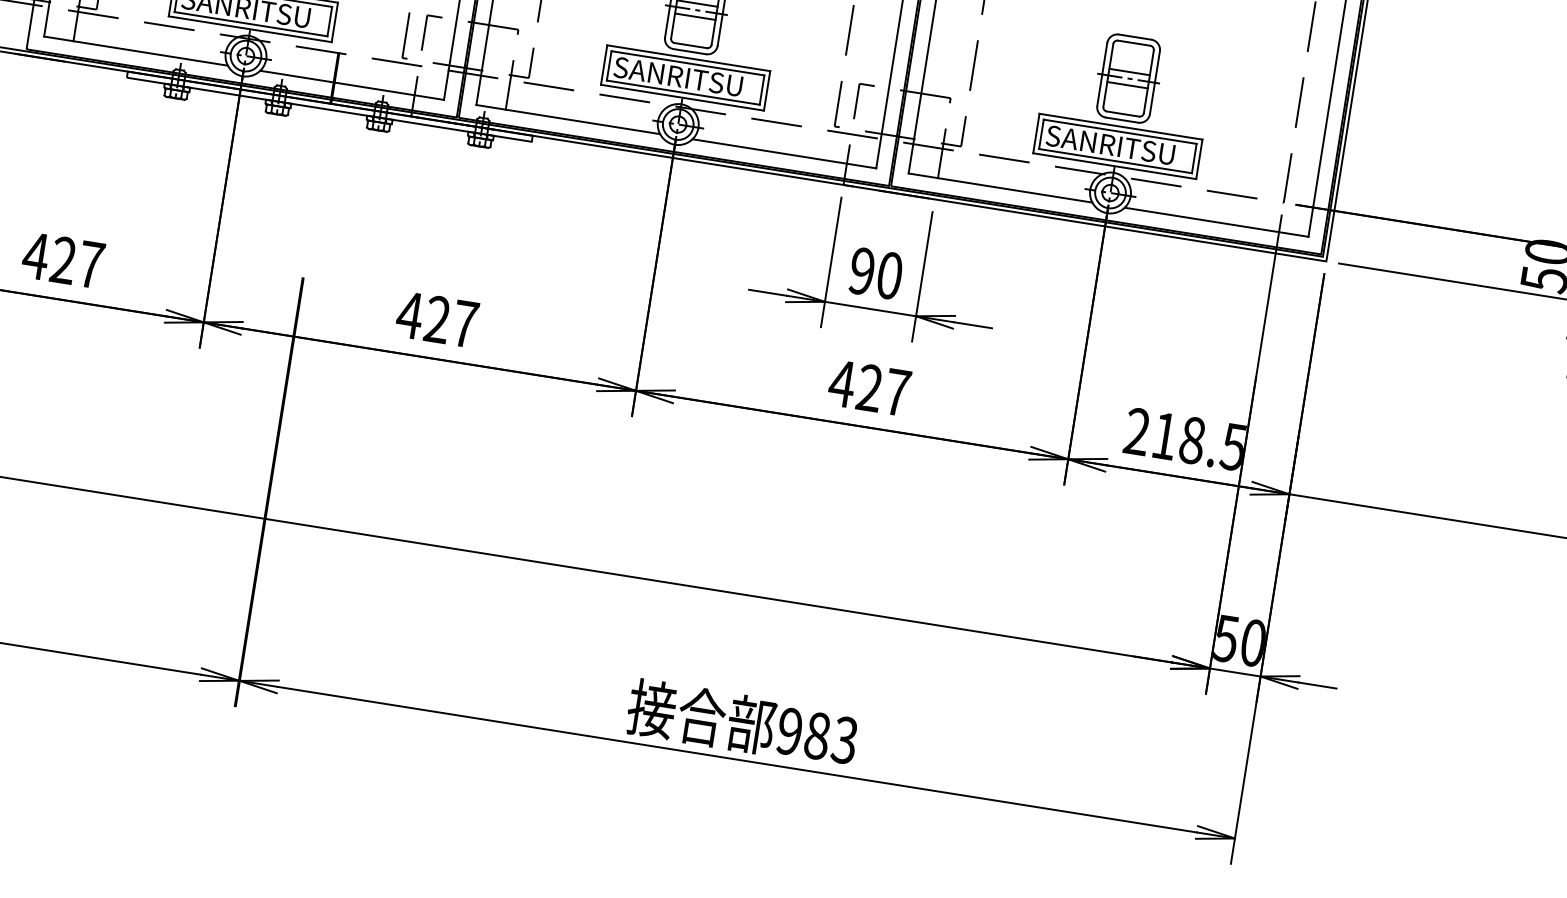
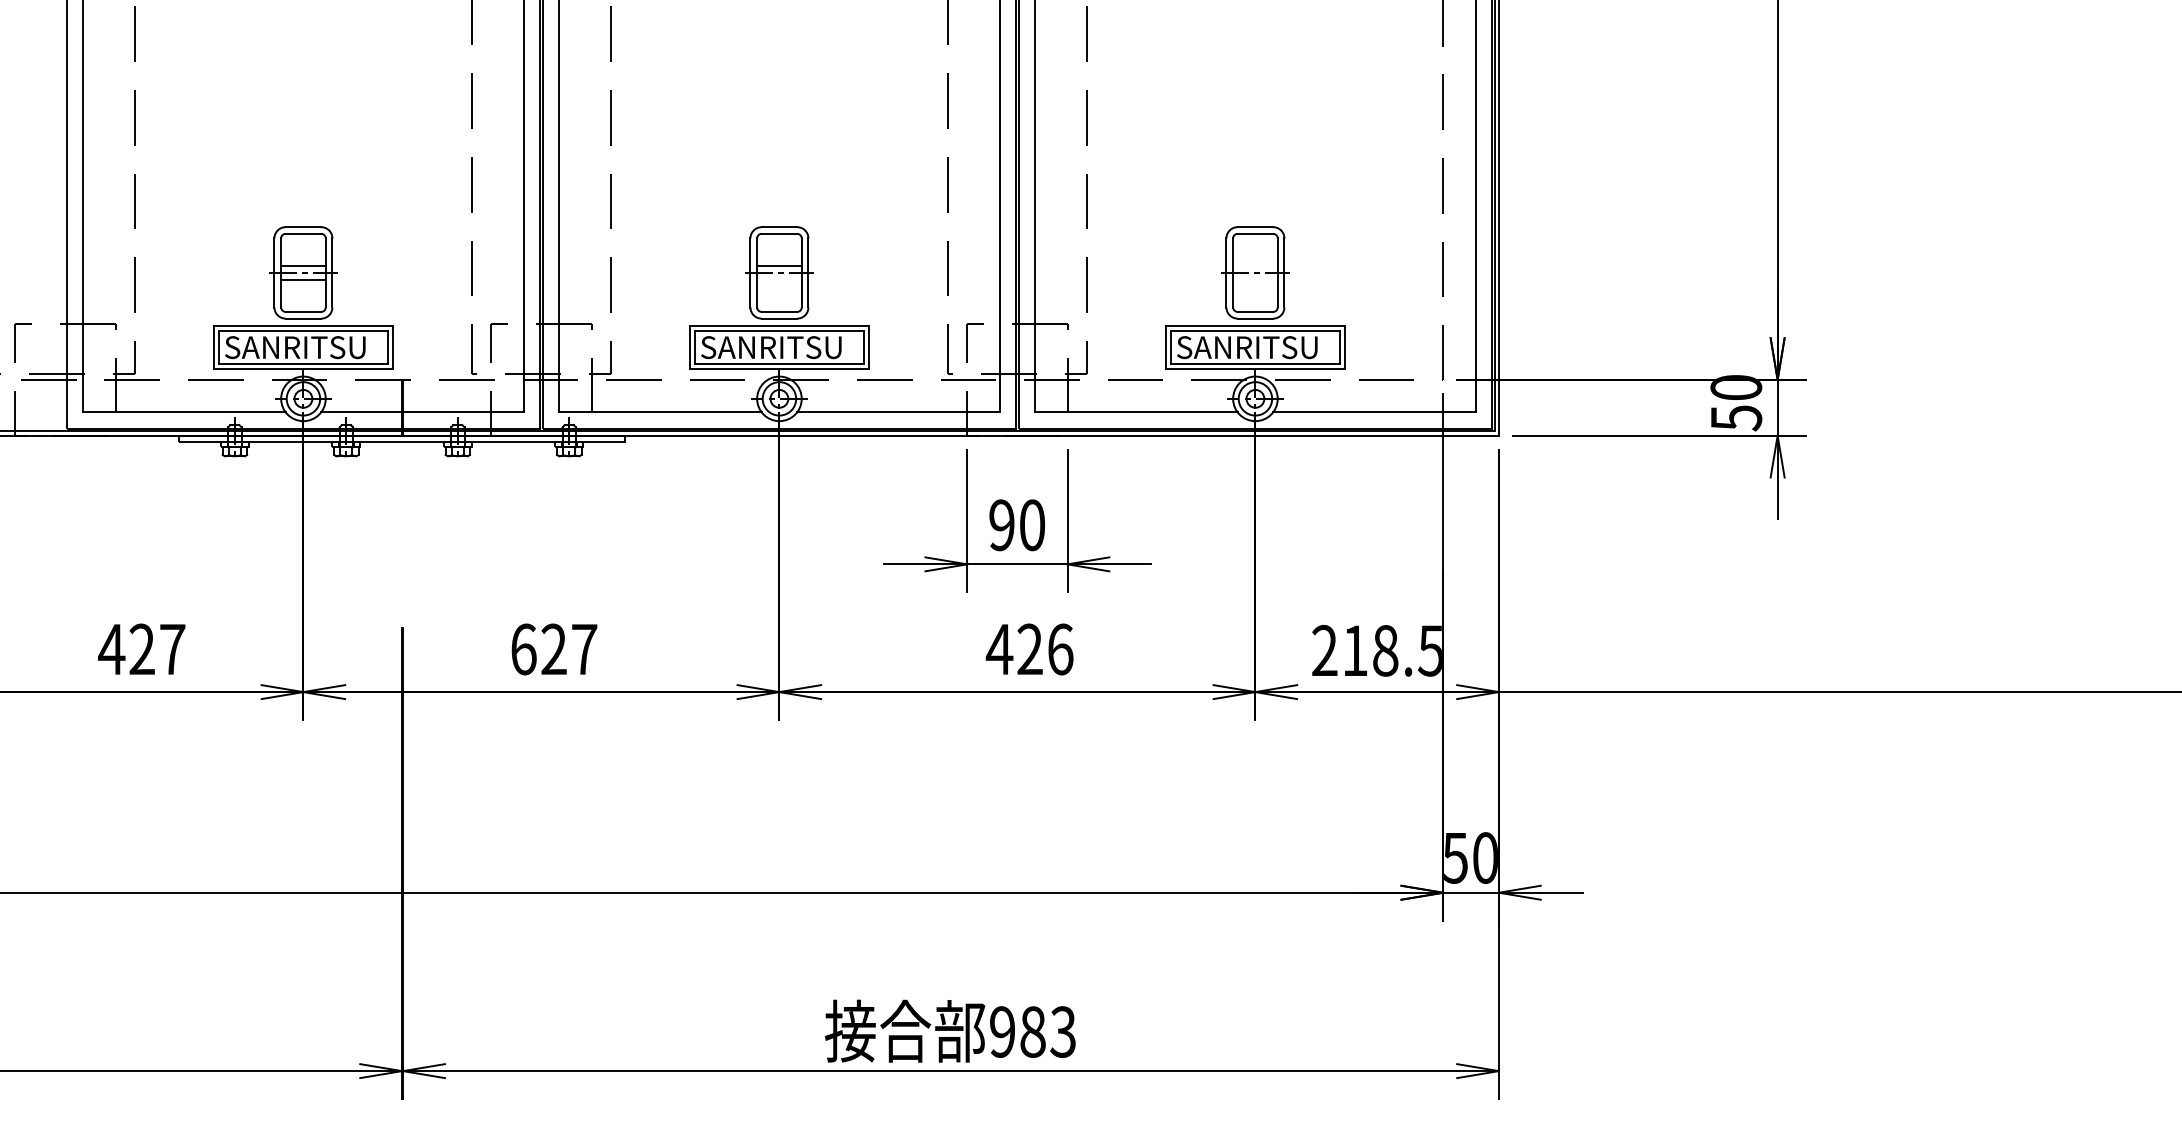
line: (695, 17) -> (779, 280), removed
line: (1129, 71) -> (1255, 265), removed
line: (1127, 85) -> (1255, 280), removed
text: (409, 315) -> (523, 649), 427 -> 627
text: (897, 392) -> (1060, 649), 427 -> 426

